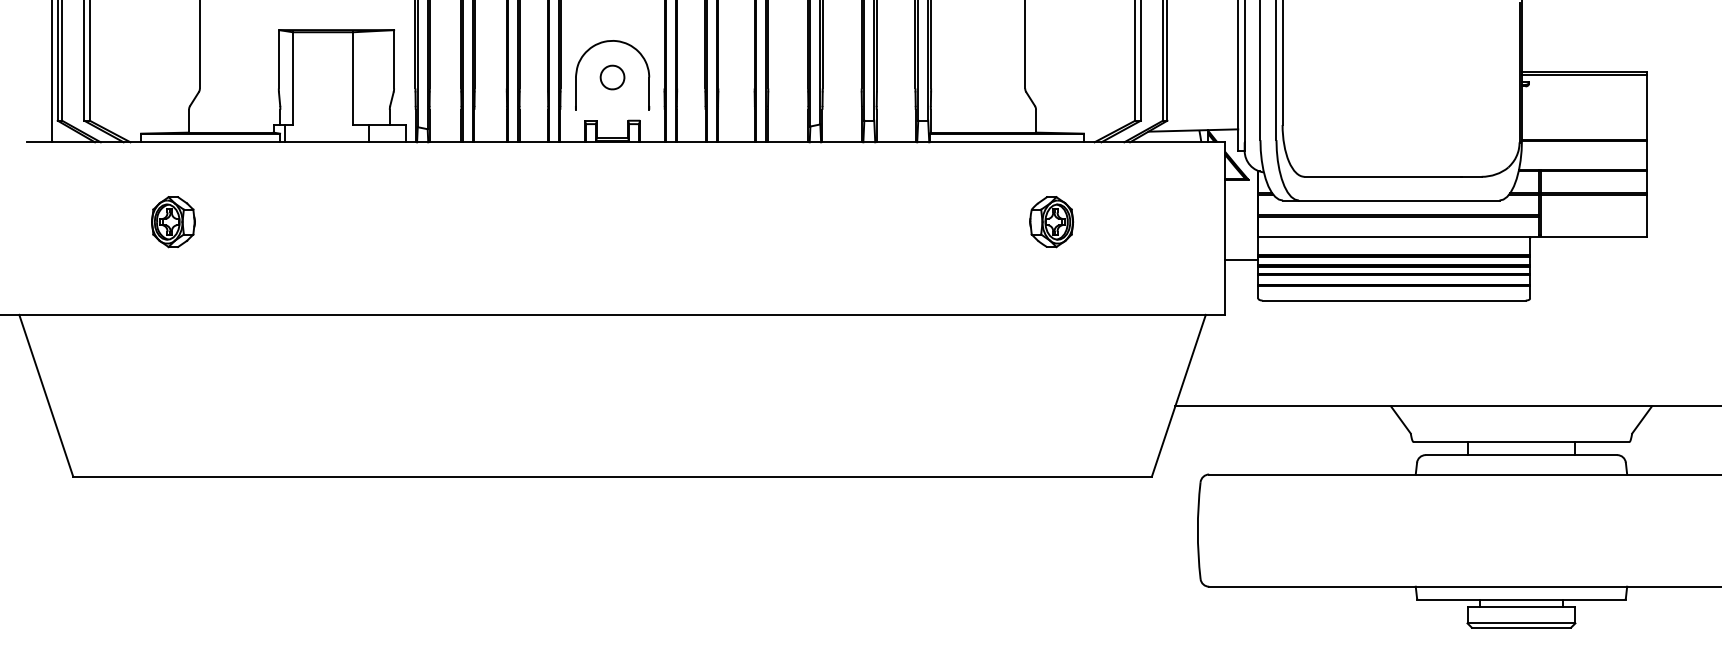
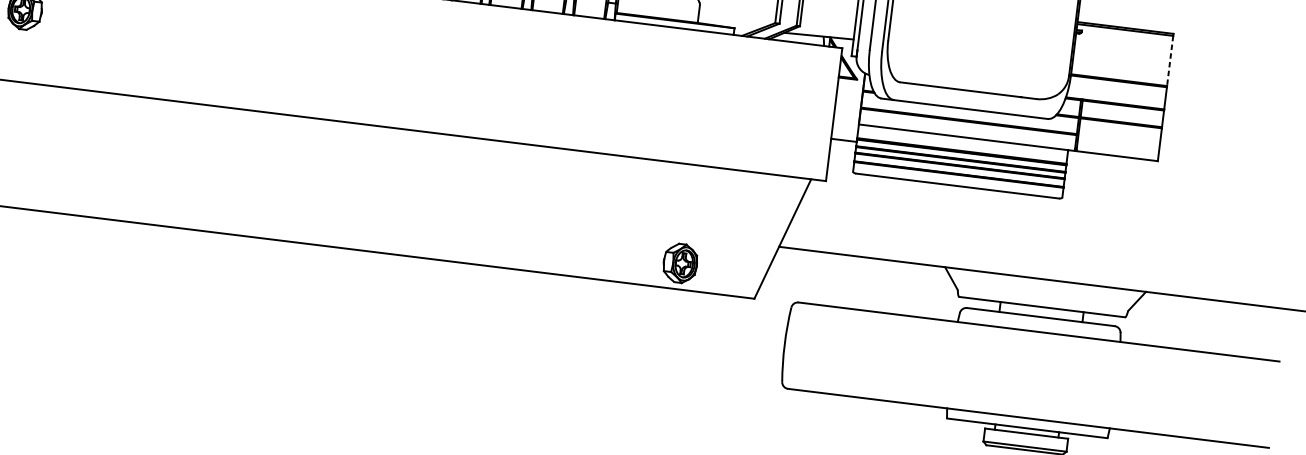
line: (1646, 107) -> (1170, 61), solid -> dashed
part: (1051, 222) -> (680, 263), moved

